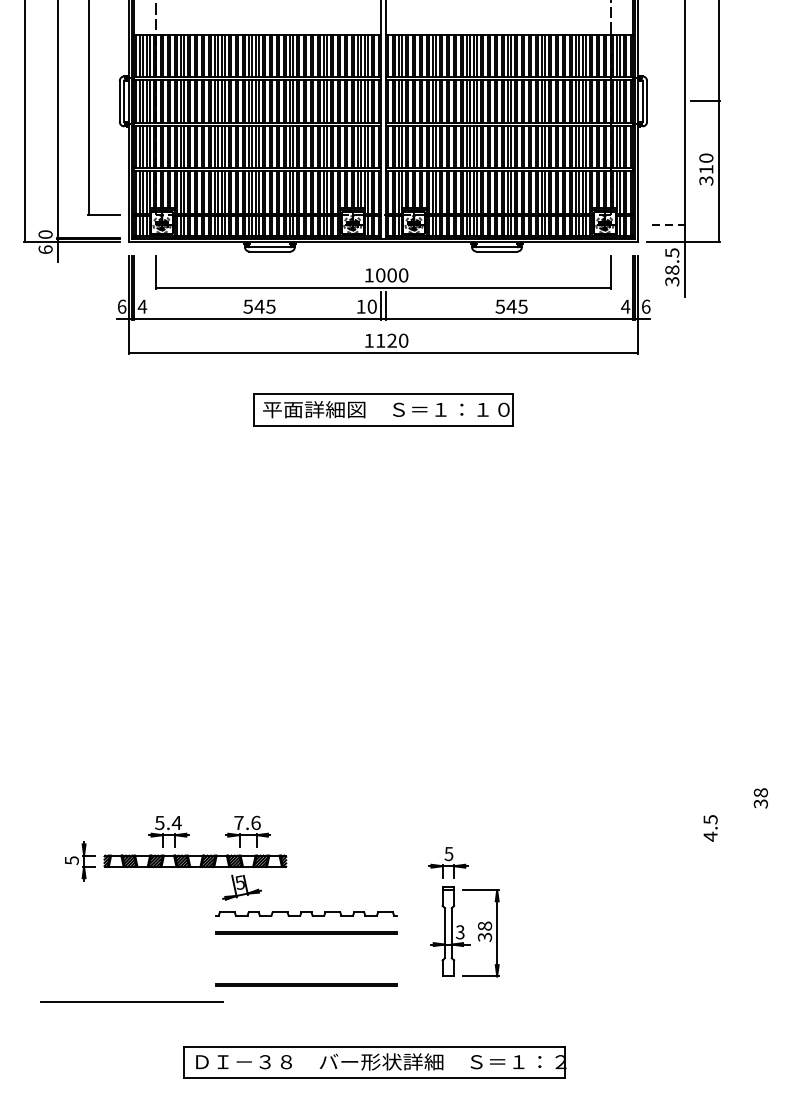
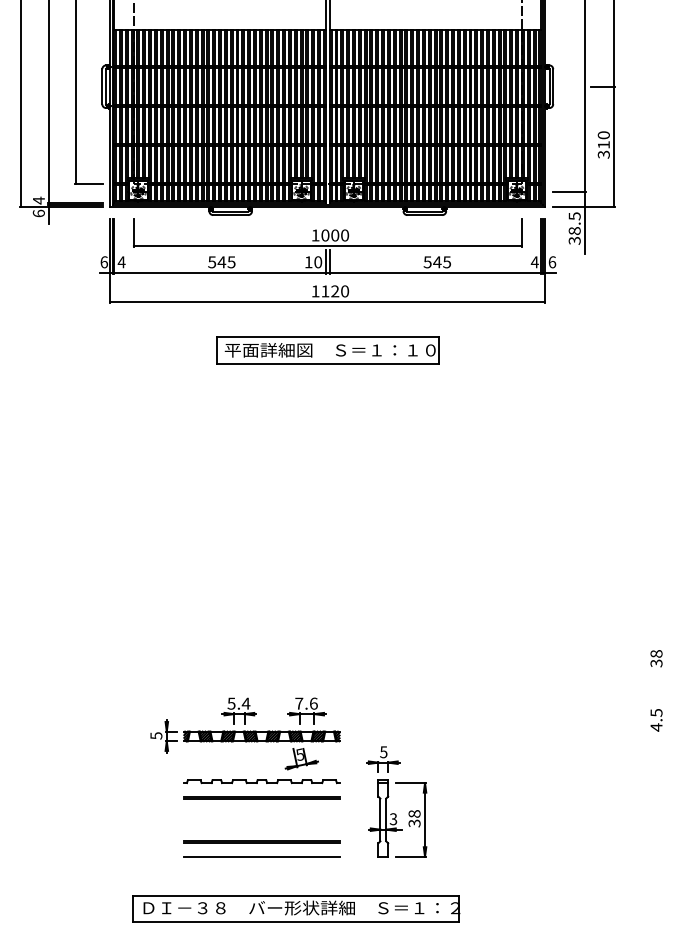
line: (666, 225) -> (569, 192), dashed -> solid
text: (45, 234) -> (38, 200), 0 -> 4
text: (760, 798) -> (656, 658), moved
text: (710, 828) -> (656, 720), moved
part: (176, 857) -> (245, 733), moved
part: (455, 905) -> (389, 796), moved
line: (131, 1001) -> (261, 856), moved
part: (374, 1062) -> (296, 908), moved

